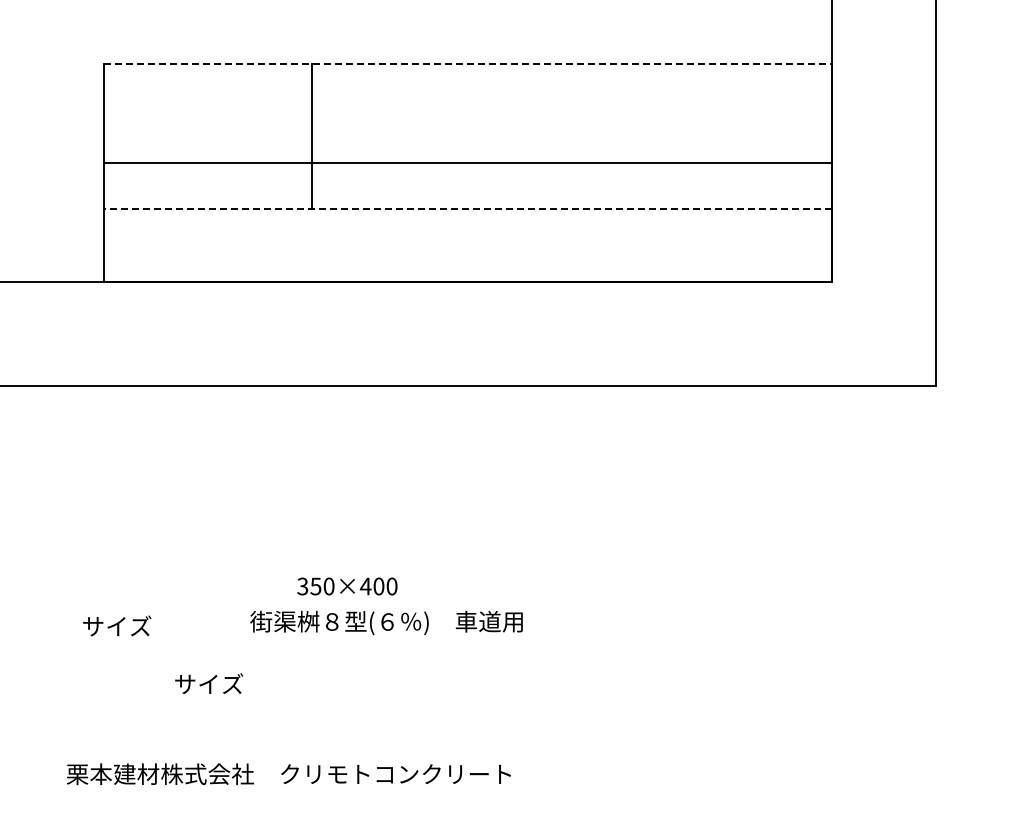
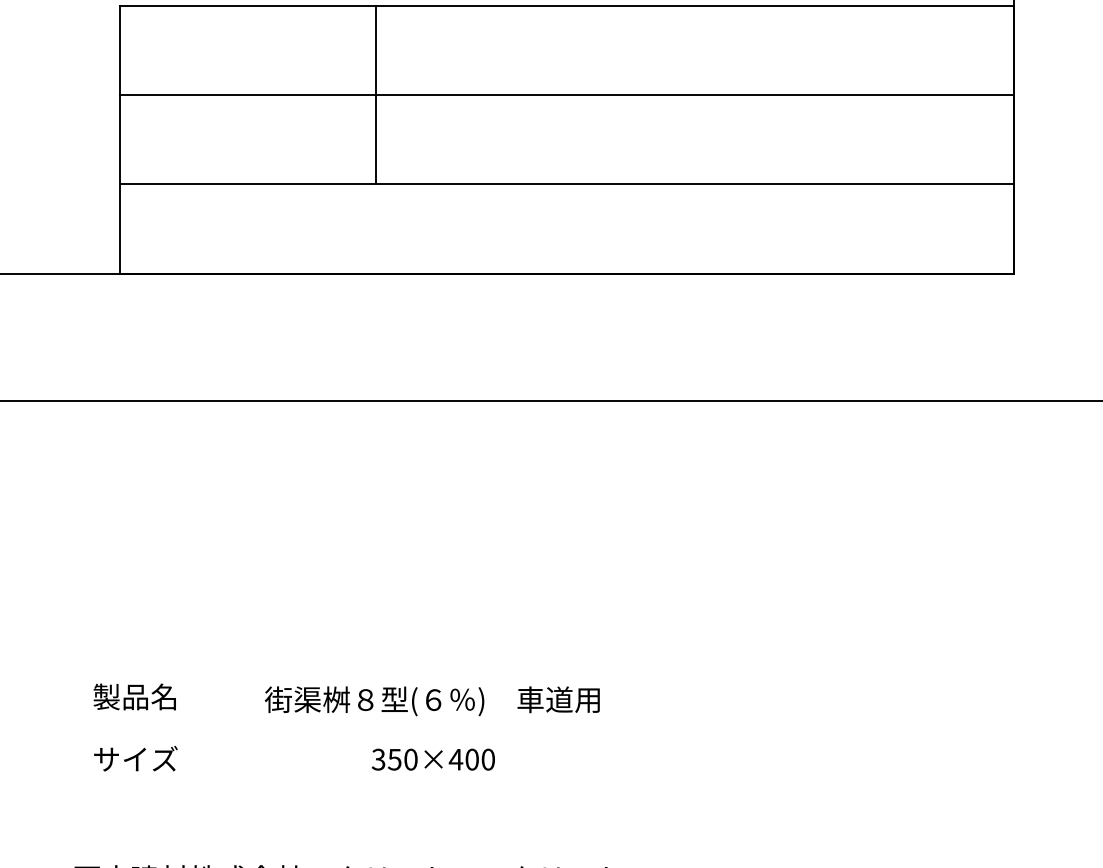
line: (468, 63) -> (567, 5), dashed -> solid
line: (467, 163) -> (566, 95), moved
line: (468, 209) -> (567, 184), dashed -> solid
text: (347, 586) -> (433, 759), moved
text: (386, 622) -> (432, 700), moved
text: (116, 626) -> (135, 697), サイズ -> 製品名
text: (209, 683) -> (136, 758), moved

